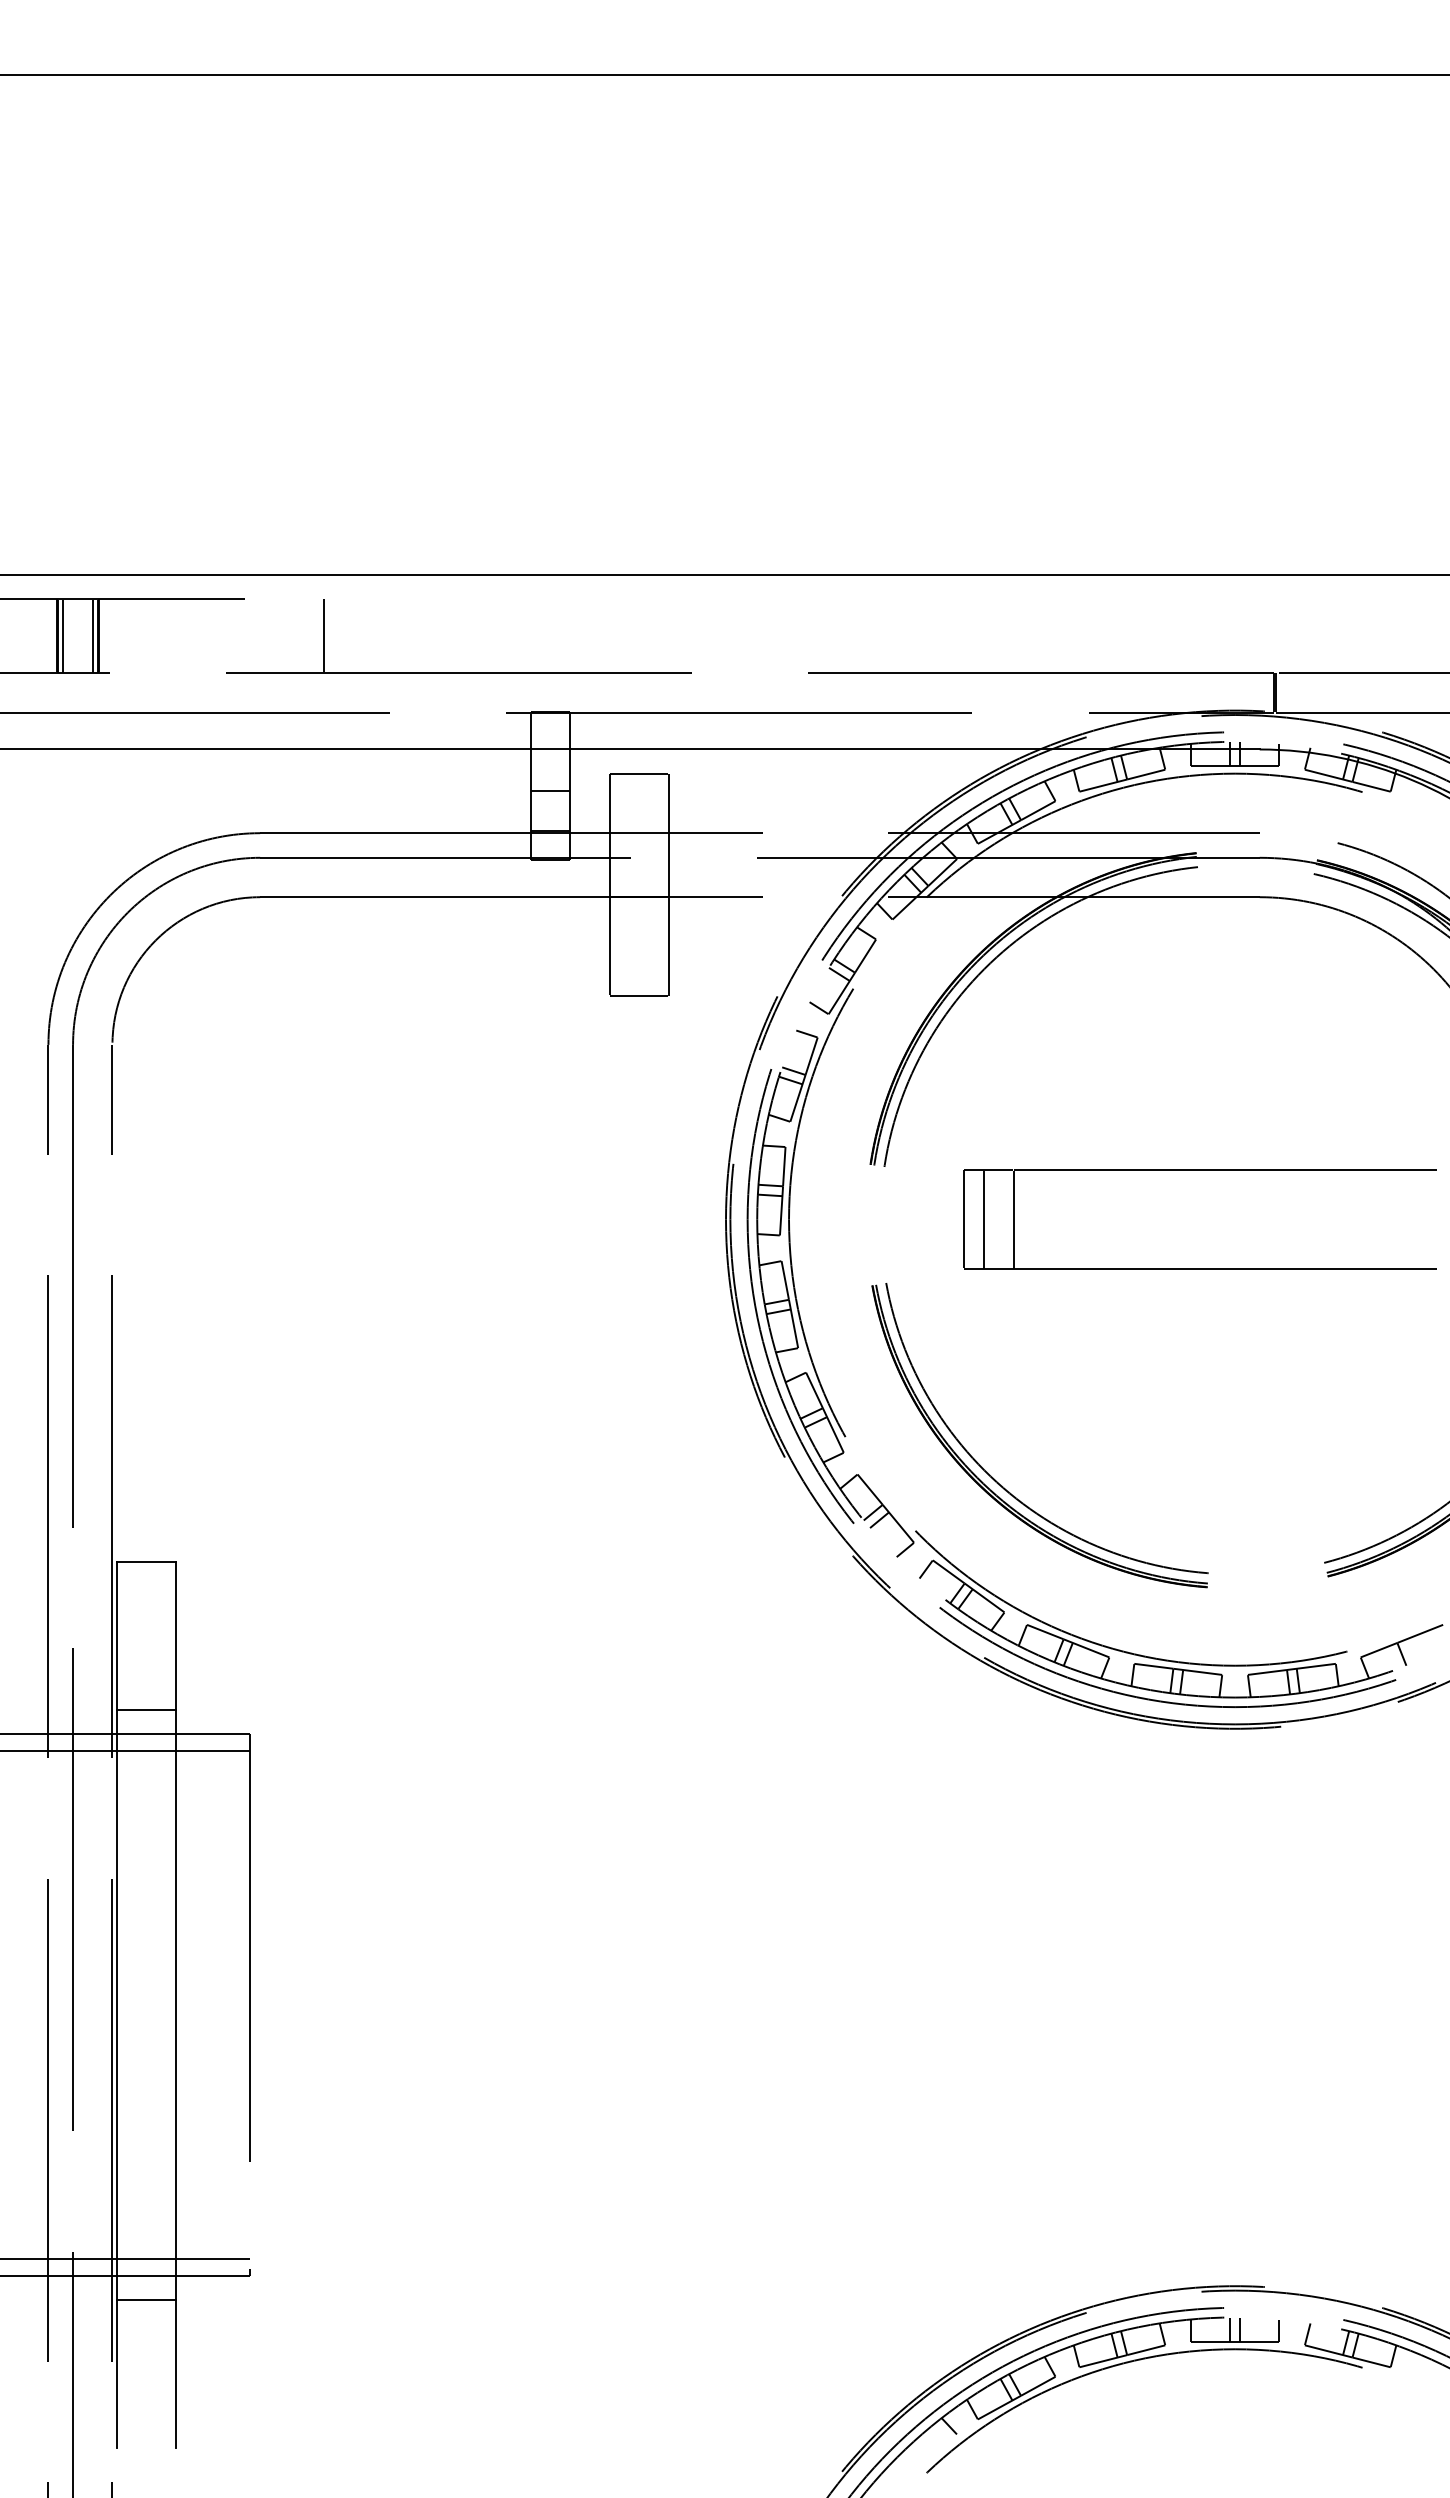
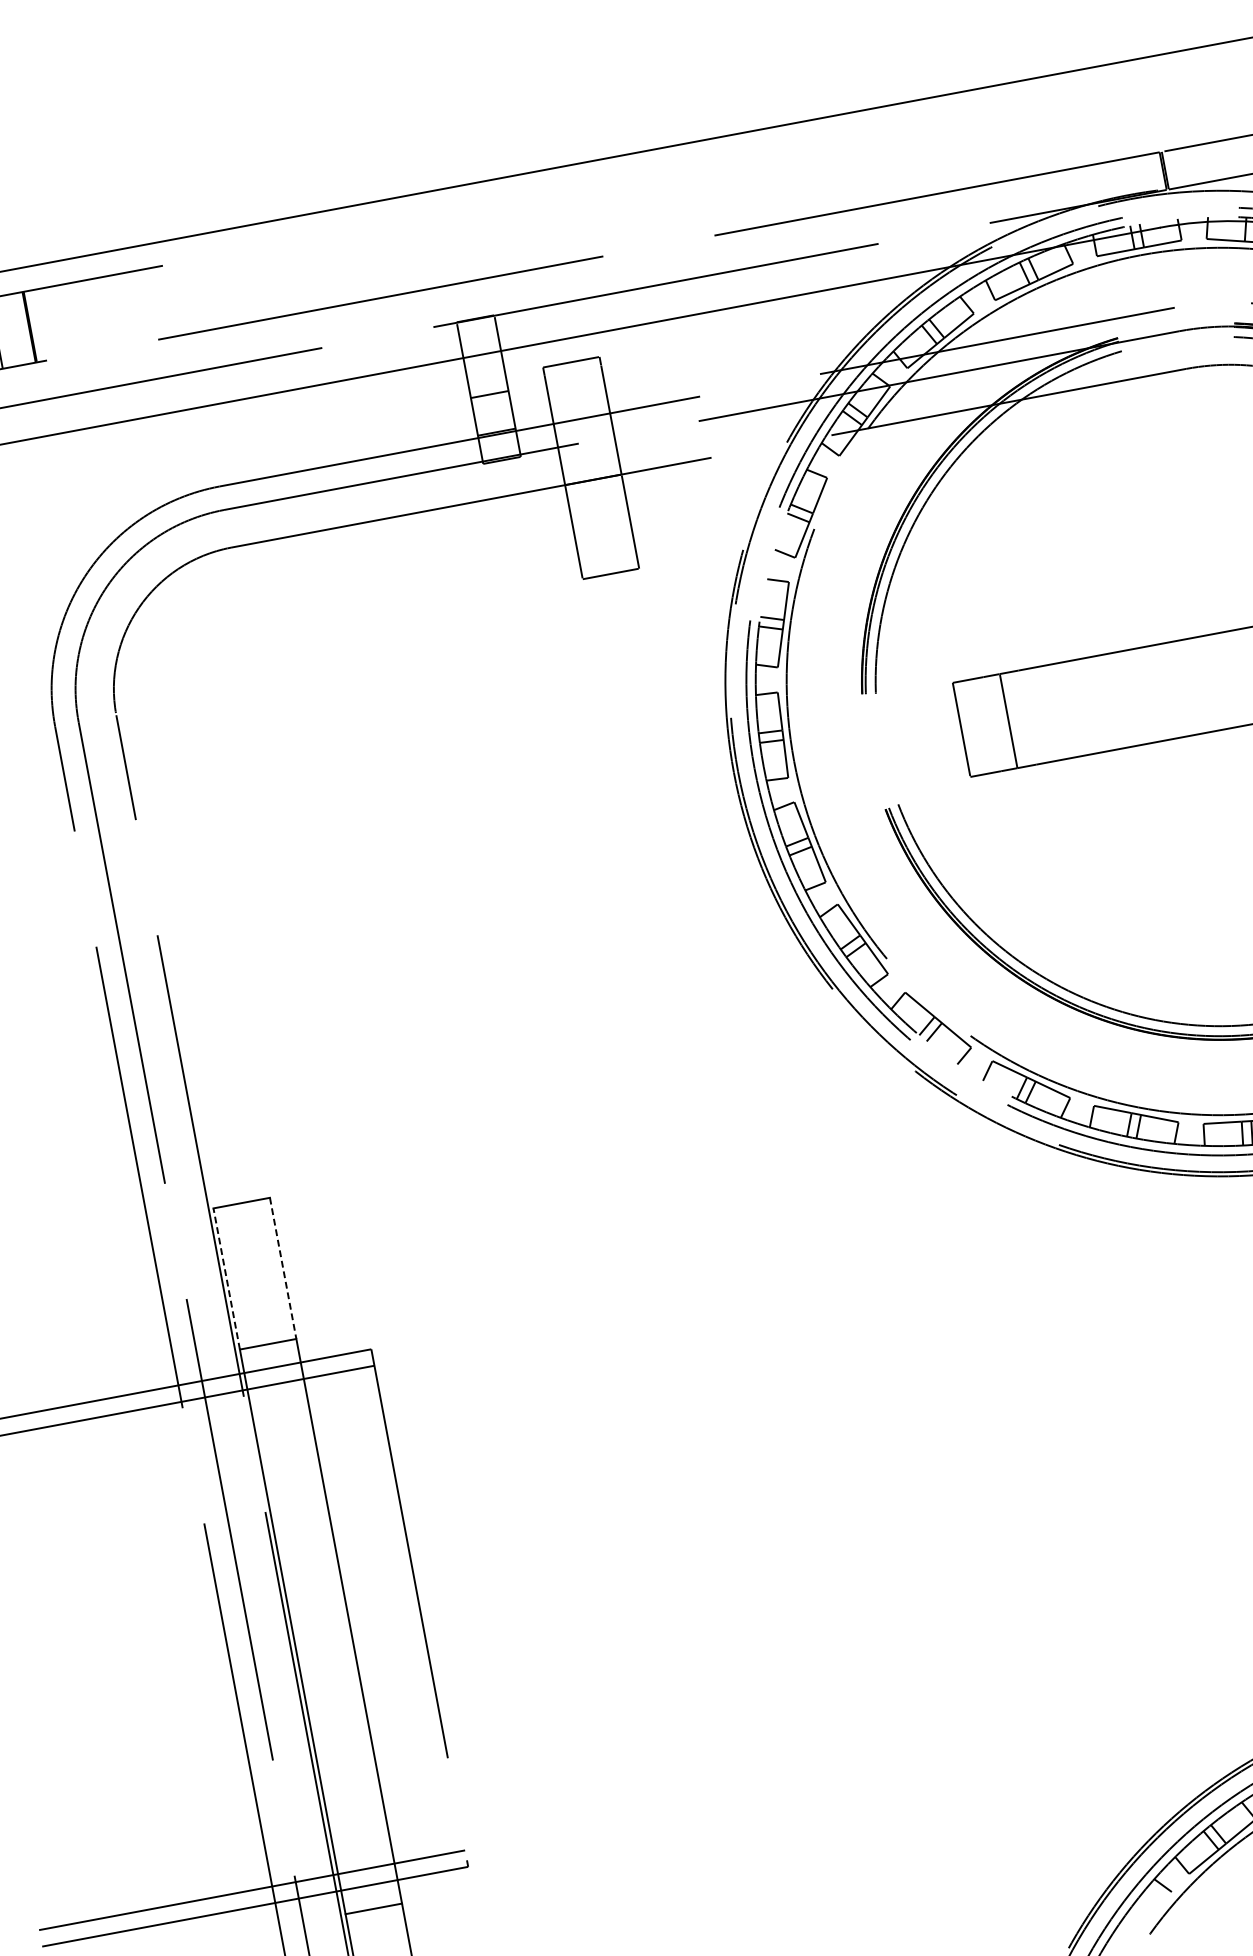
line: (92, 636) -> (24, 328), removed
line: (324, 636) -> (245, 287), removed
line: (983, 1219) -> (979, 726), removed
line: (117, 1635) -> (226, 1278), solid -> dashed
line: (176, 1635) -> (283, 1268), solid -> dashed

